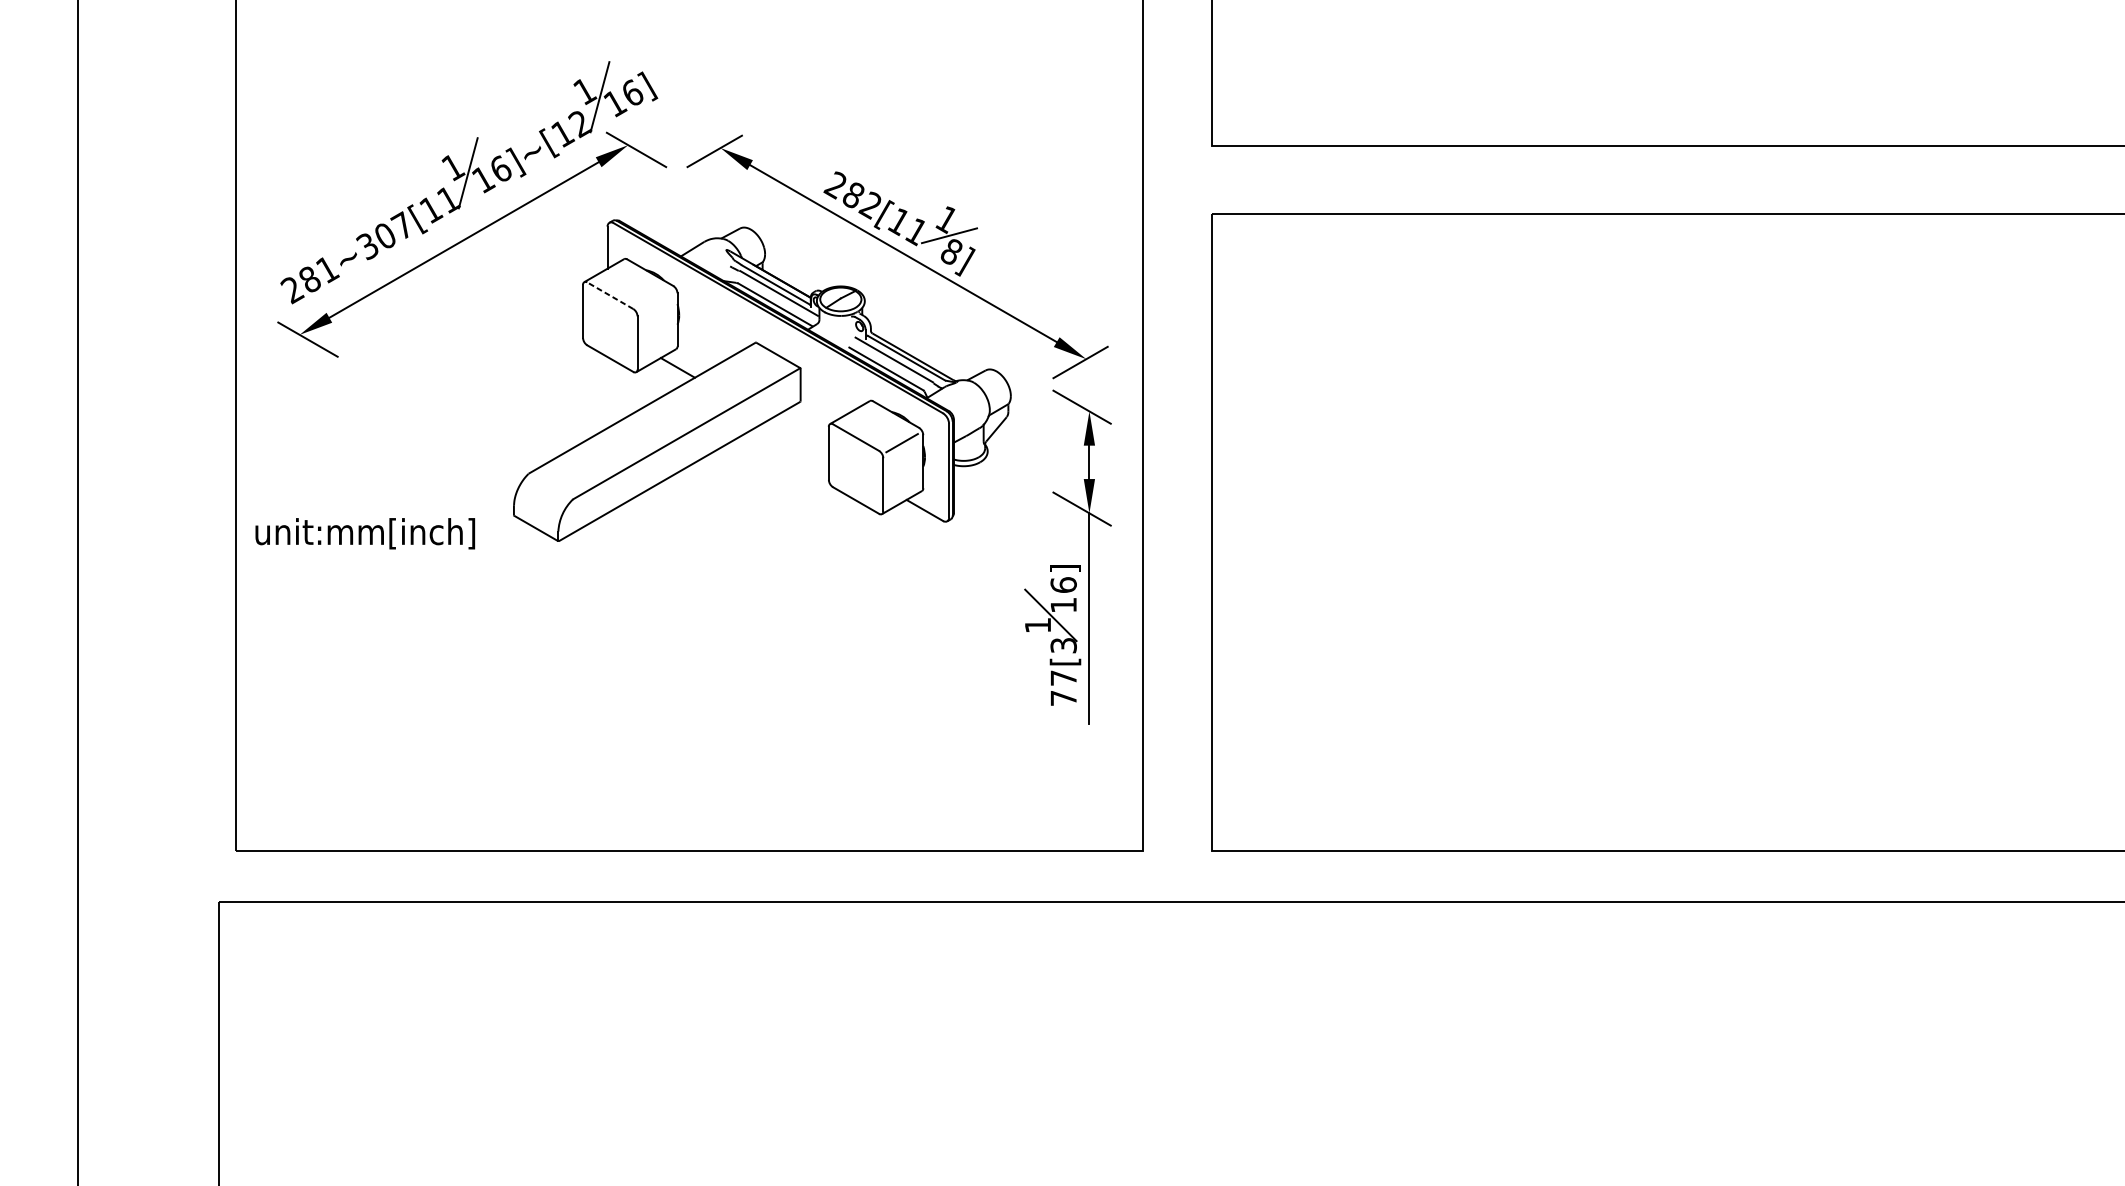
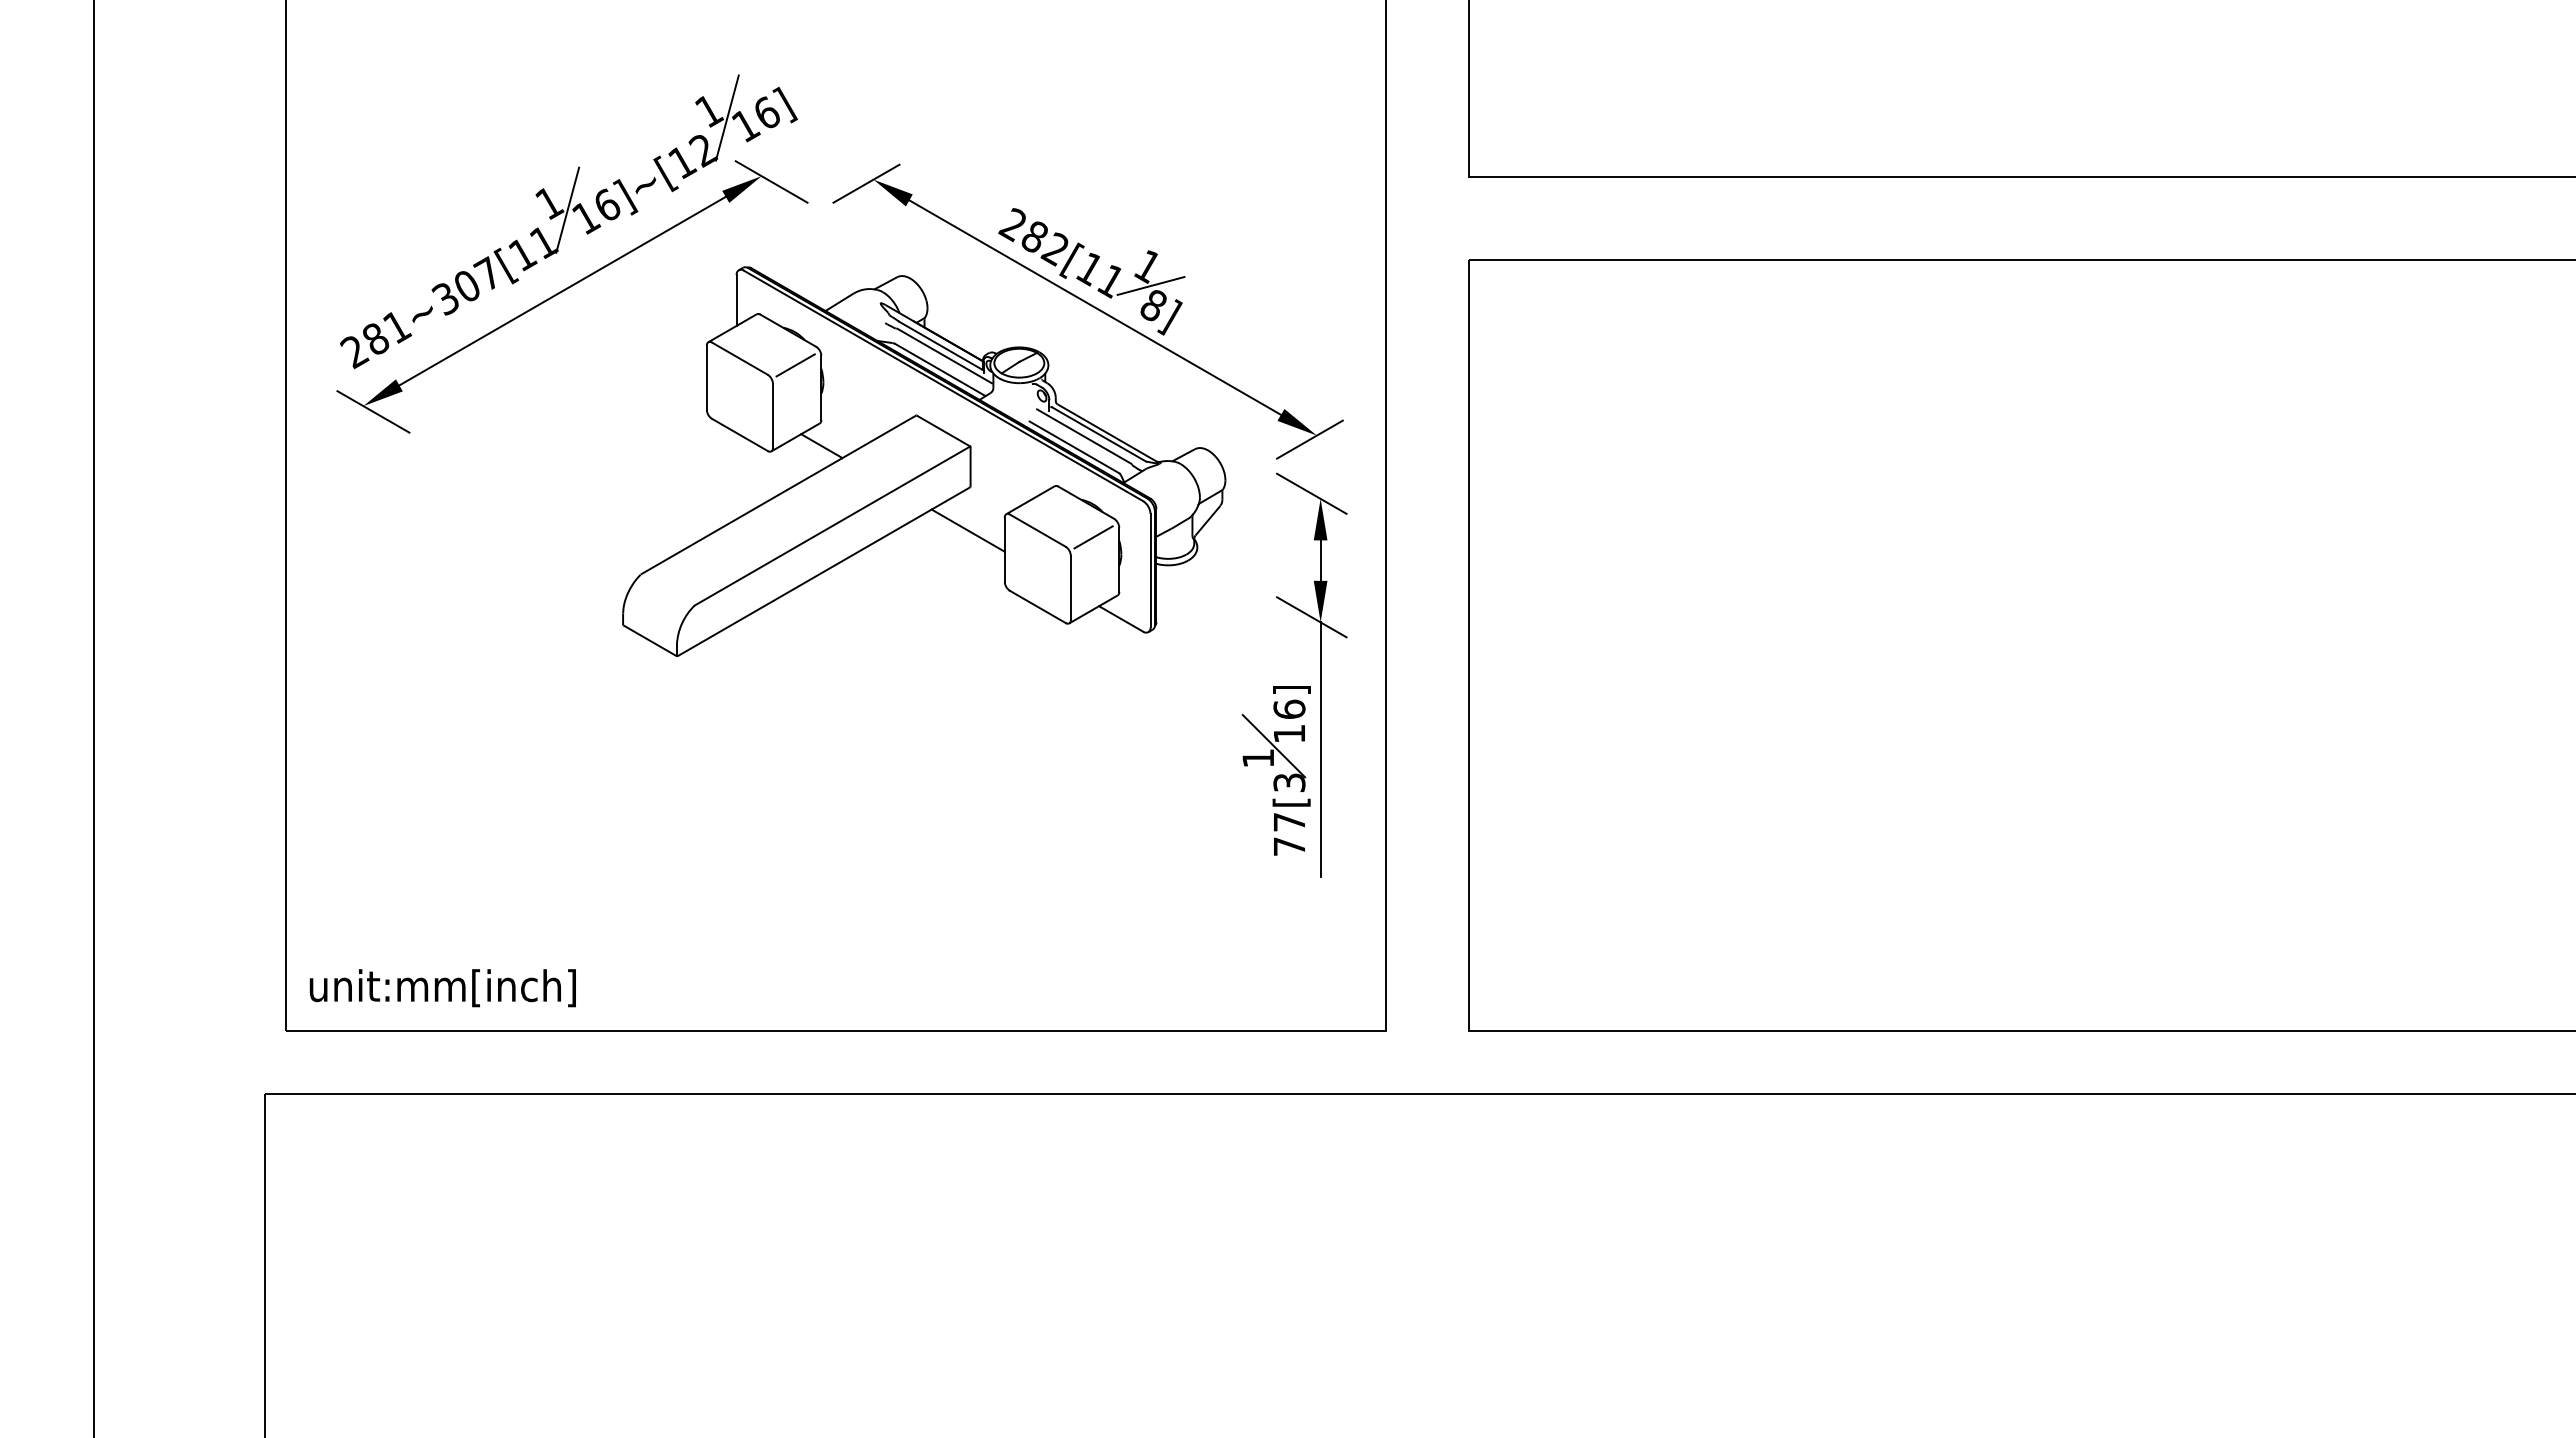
line: (609, 295) -> (739, 358), dashed -> solid
line: (656, 301) -> (795, 365), added
line: (798, 437) -> (967, 530), added
text: (364, 534) -> (442, 988), moved

